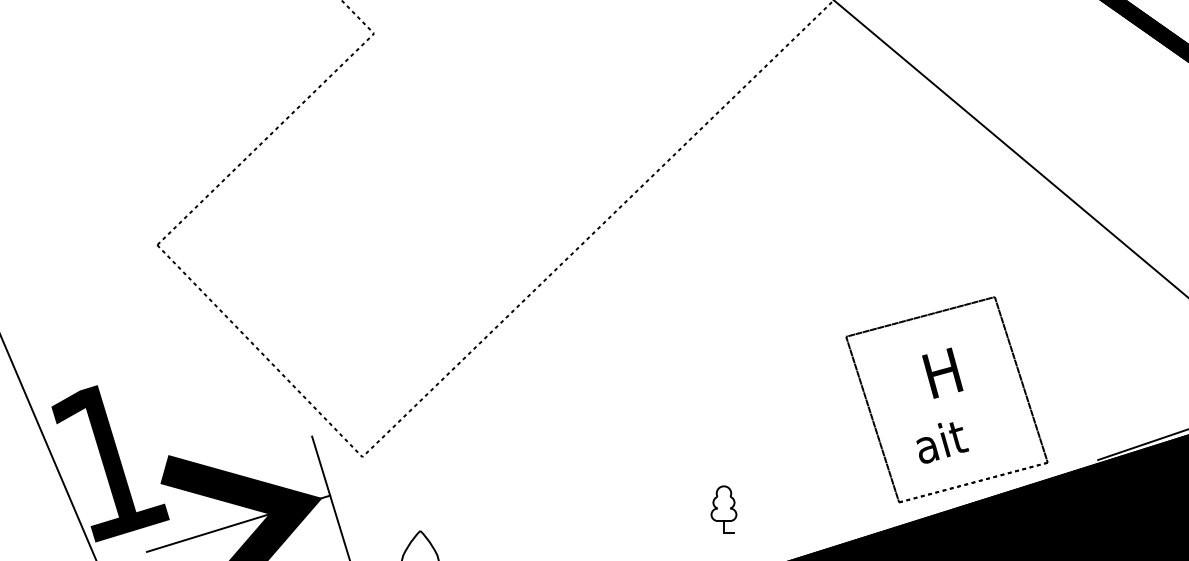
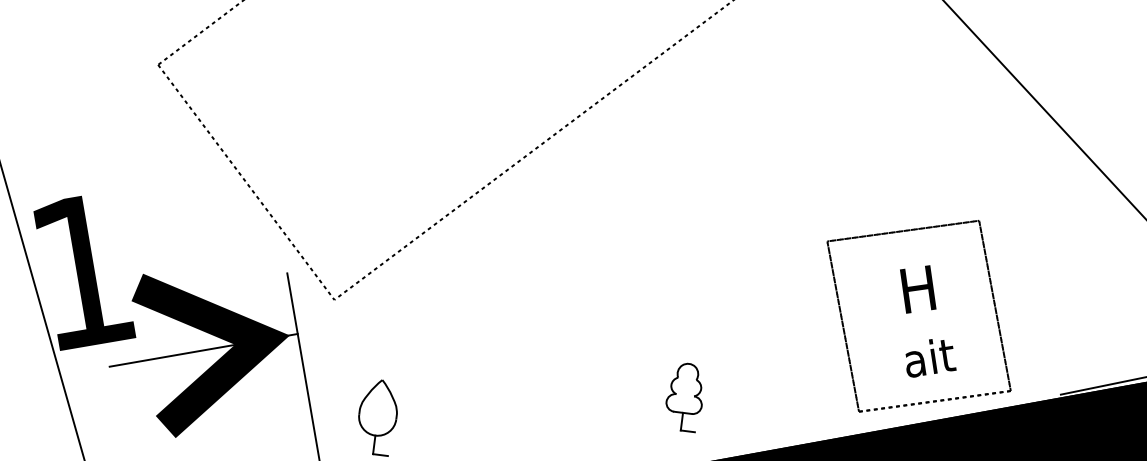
text: (942, 442) -> (931, 358), moved
part: (723, 509) -> (684, 396), size x1.43

